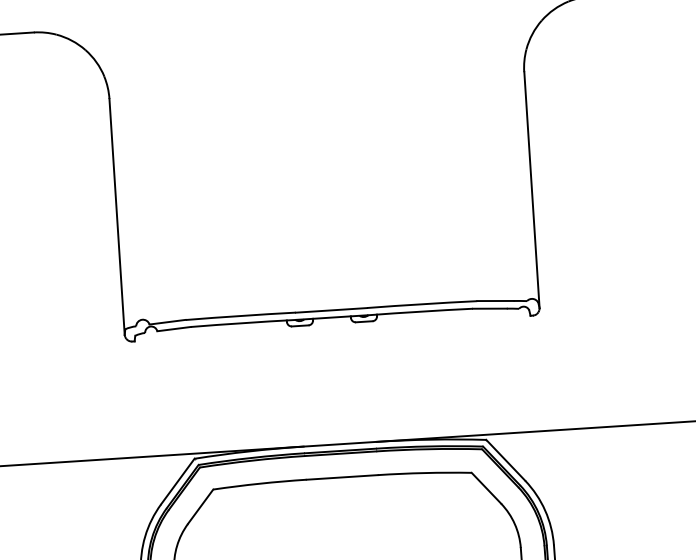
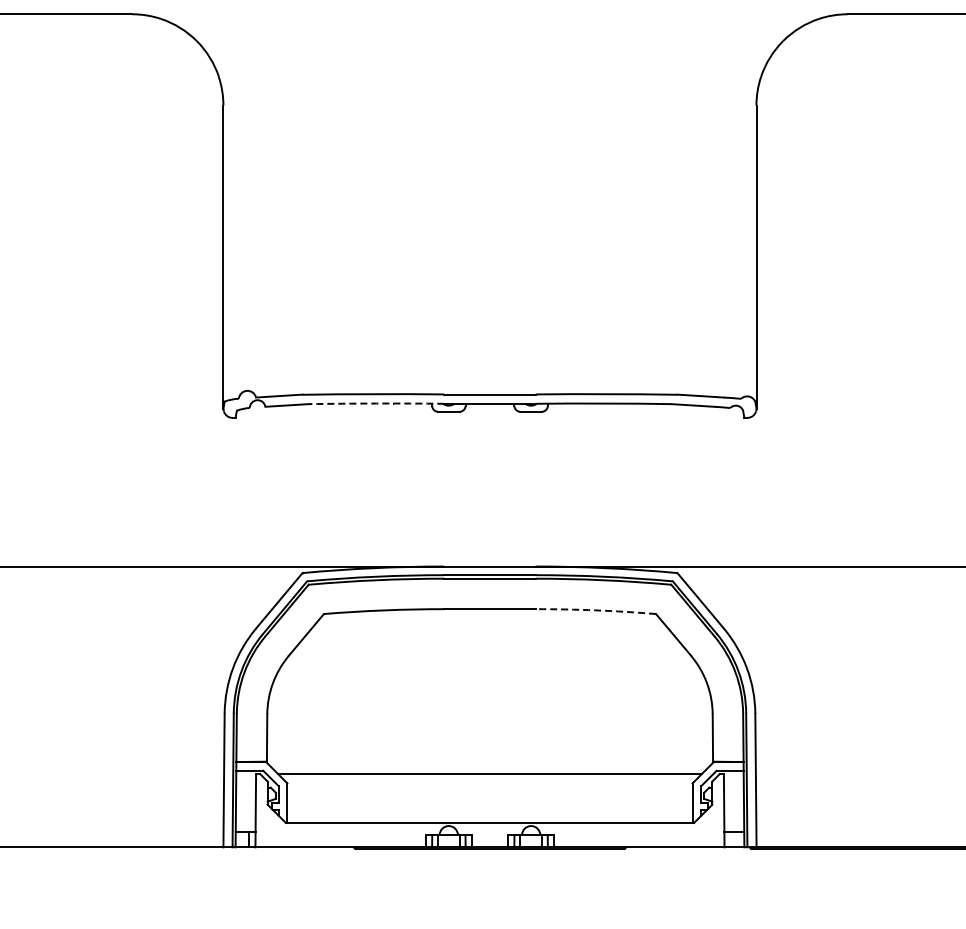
arc: (243, 323) -> (376, 403), solid -> dashed
arc: (424, 473) -> (595, 610), solid -> dashed

